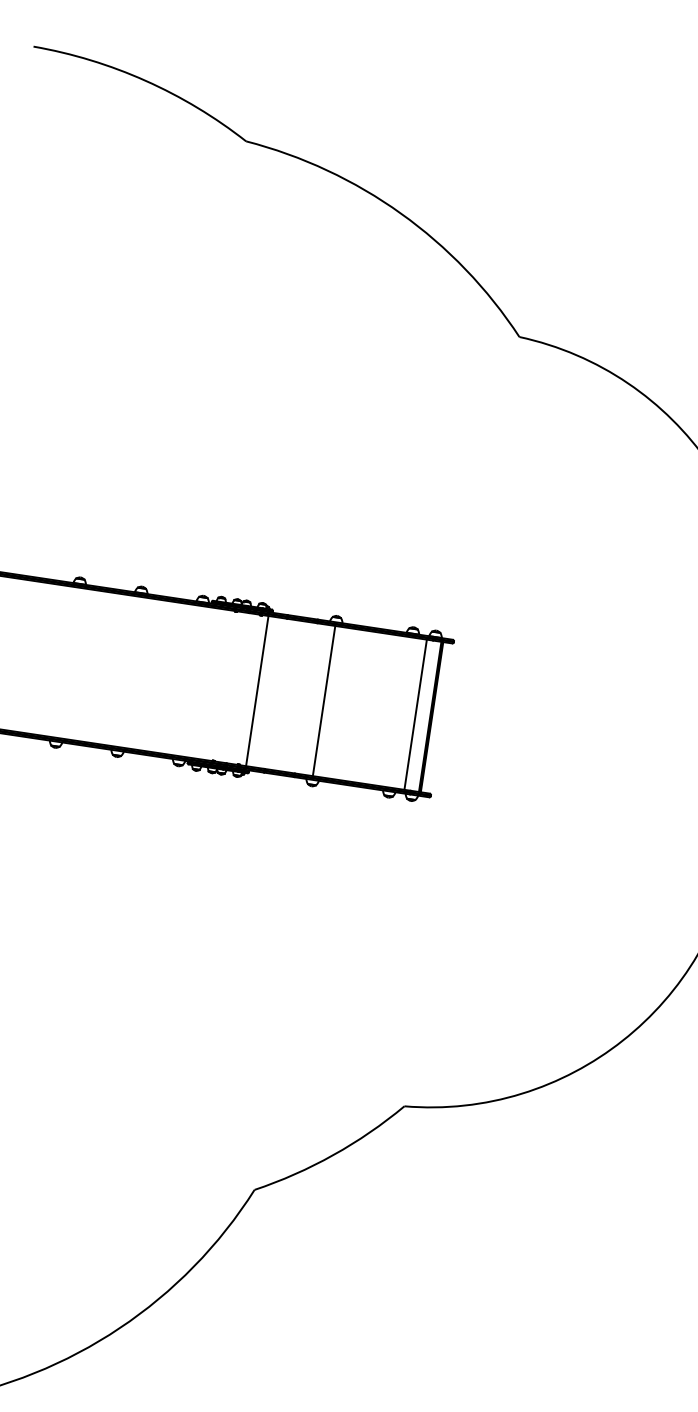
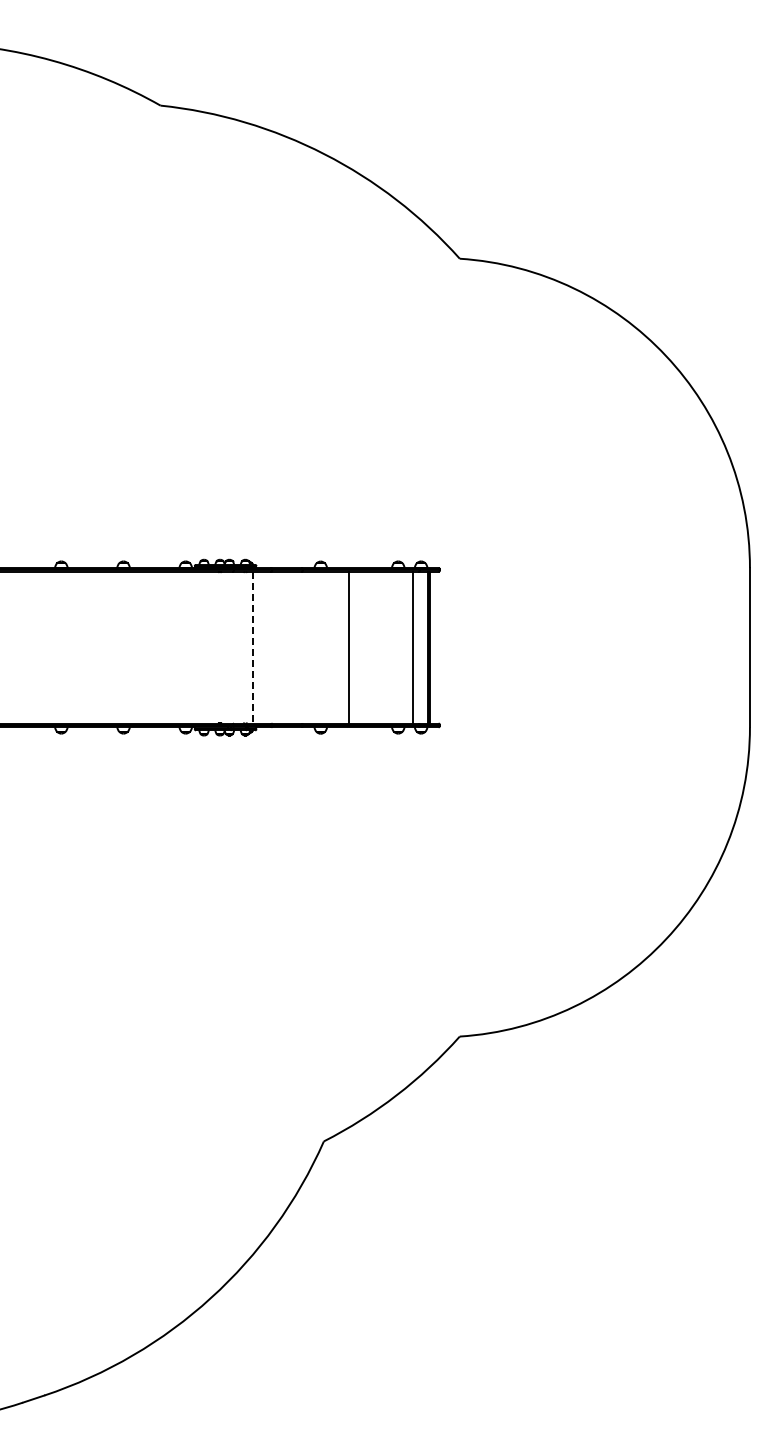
line: (256, 690) -> (252, 647), solid -> dashed
line: (324, 700) -> (349, 647), moved

